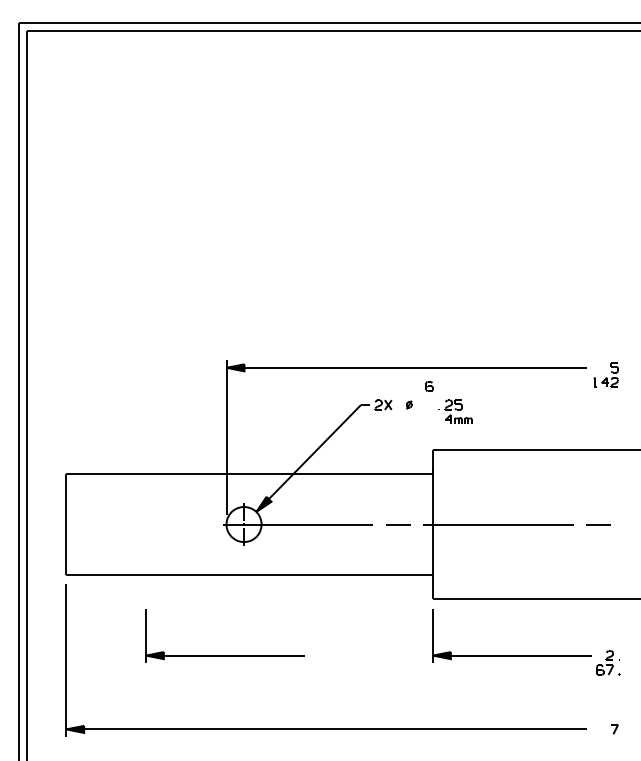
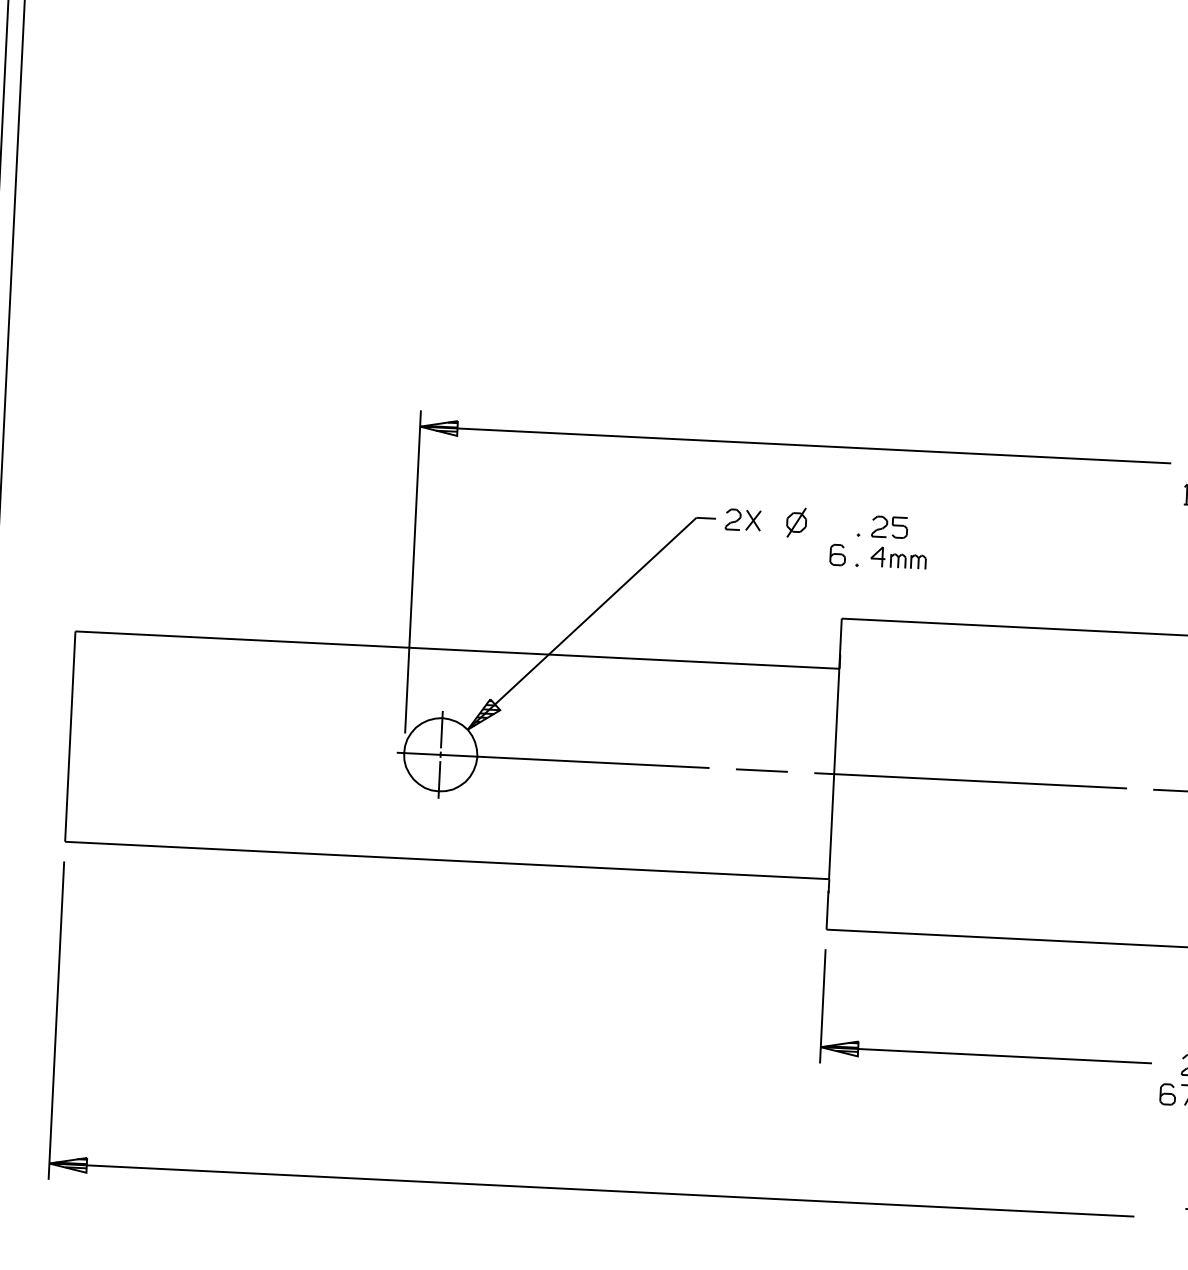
part: (429, 386) -> (837, 554), moved
part: (409, 404) -> (797, 521), size x1.67
part: (224, 655) -> (386, 1025), removed

